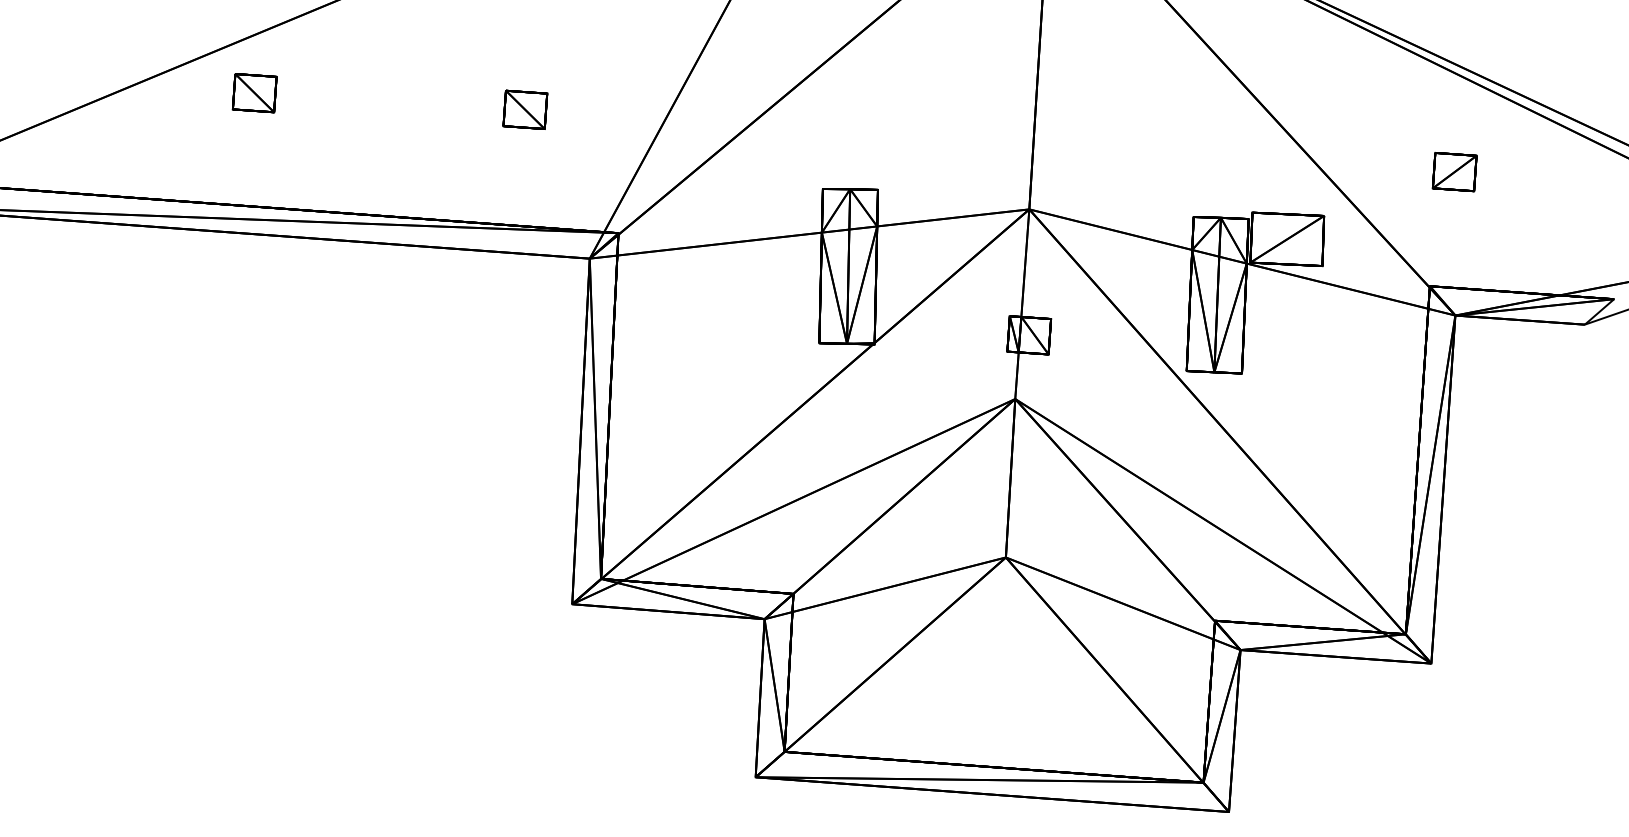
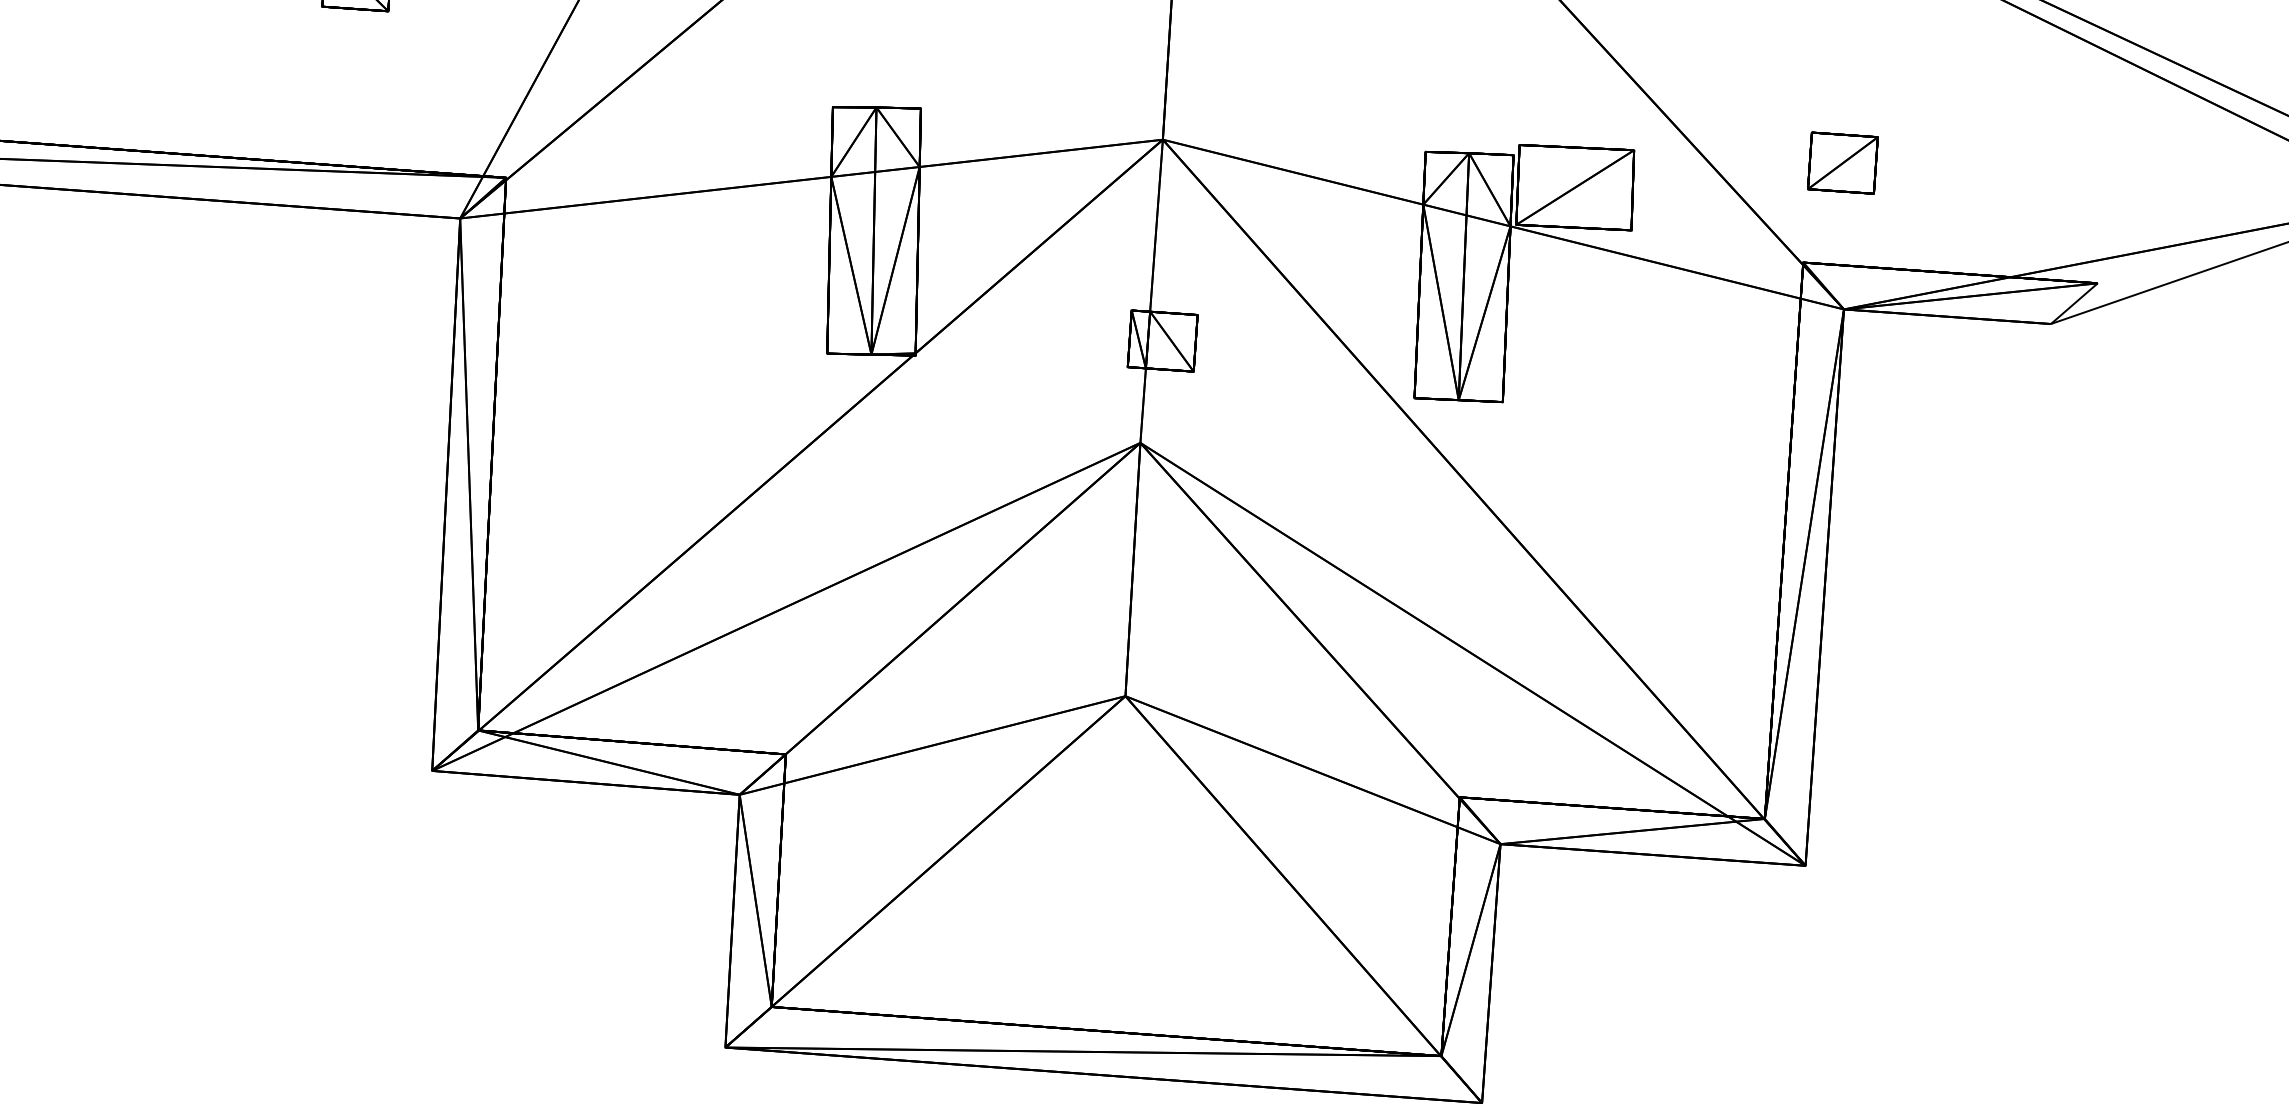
part: (1454, 172) -> (1842, 163), moved

